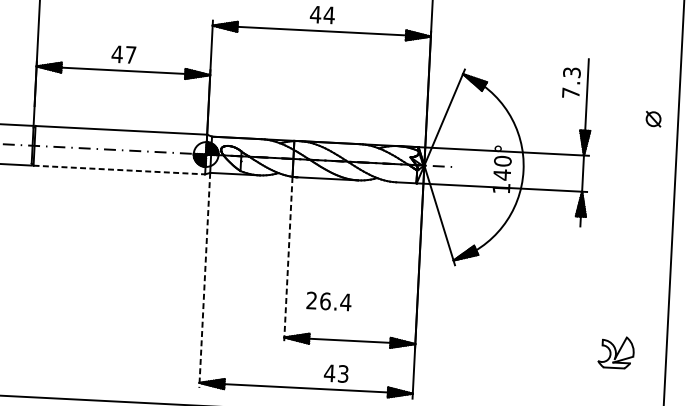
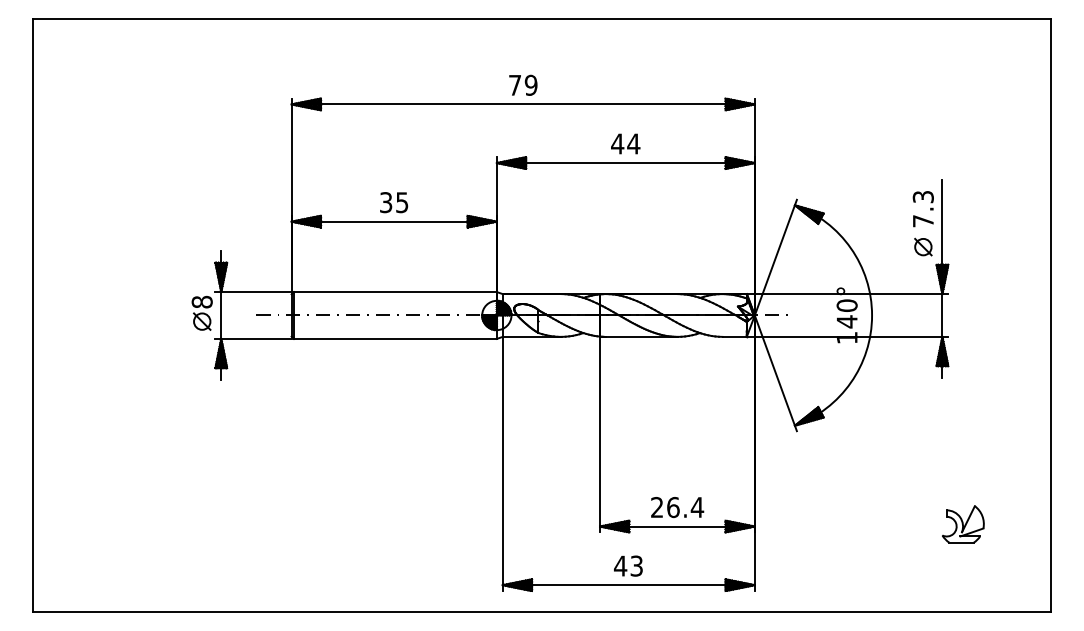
text: (123, 54) -> (393, 202), 47 -> 35
part: (653, 118) -> (923, 246), moved
line: (119, 169) -> (395, 338), dashed -> solid
line: (288, 259) -> (600, 434), dashed -> solid
line: (204, 280) -> (502, 464), dashed -> solid
text: (329, 301) -> (677, 507), moved
part: (616, 352) -> (963, 524), moved
text: (336, 373) -> (628, 565), moved

